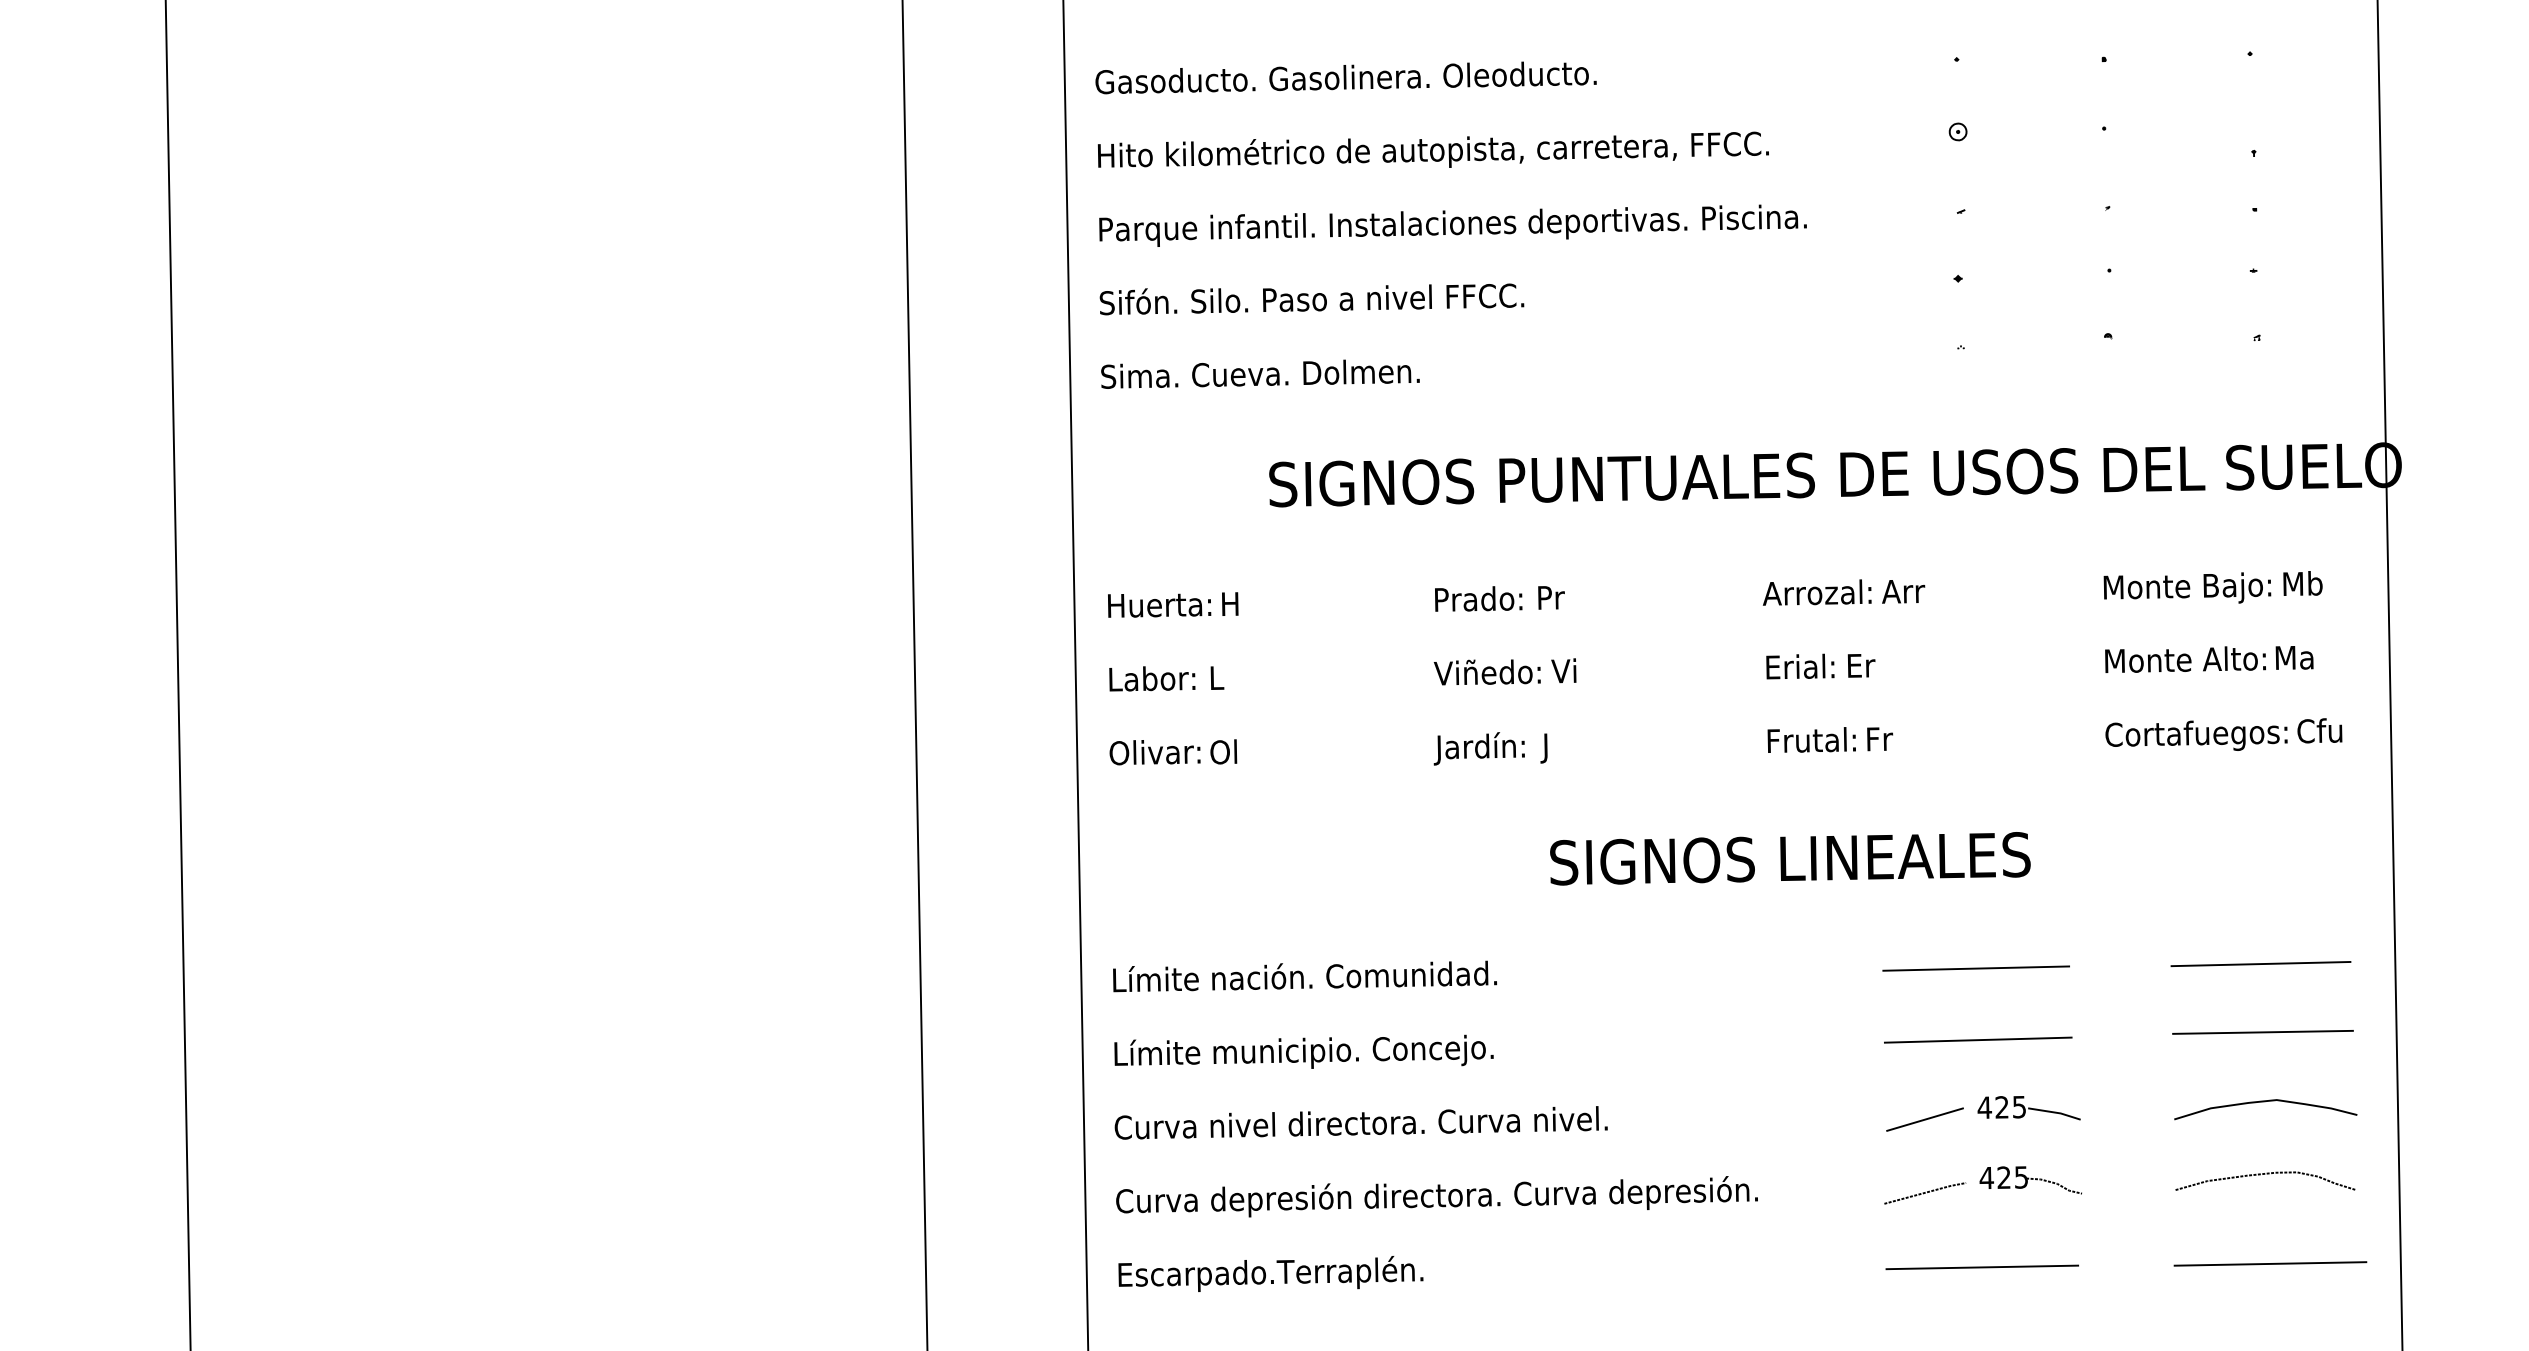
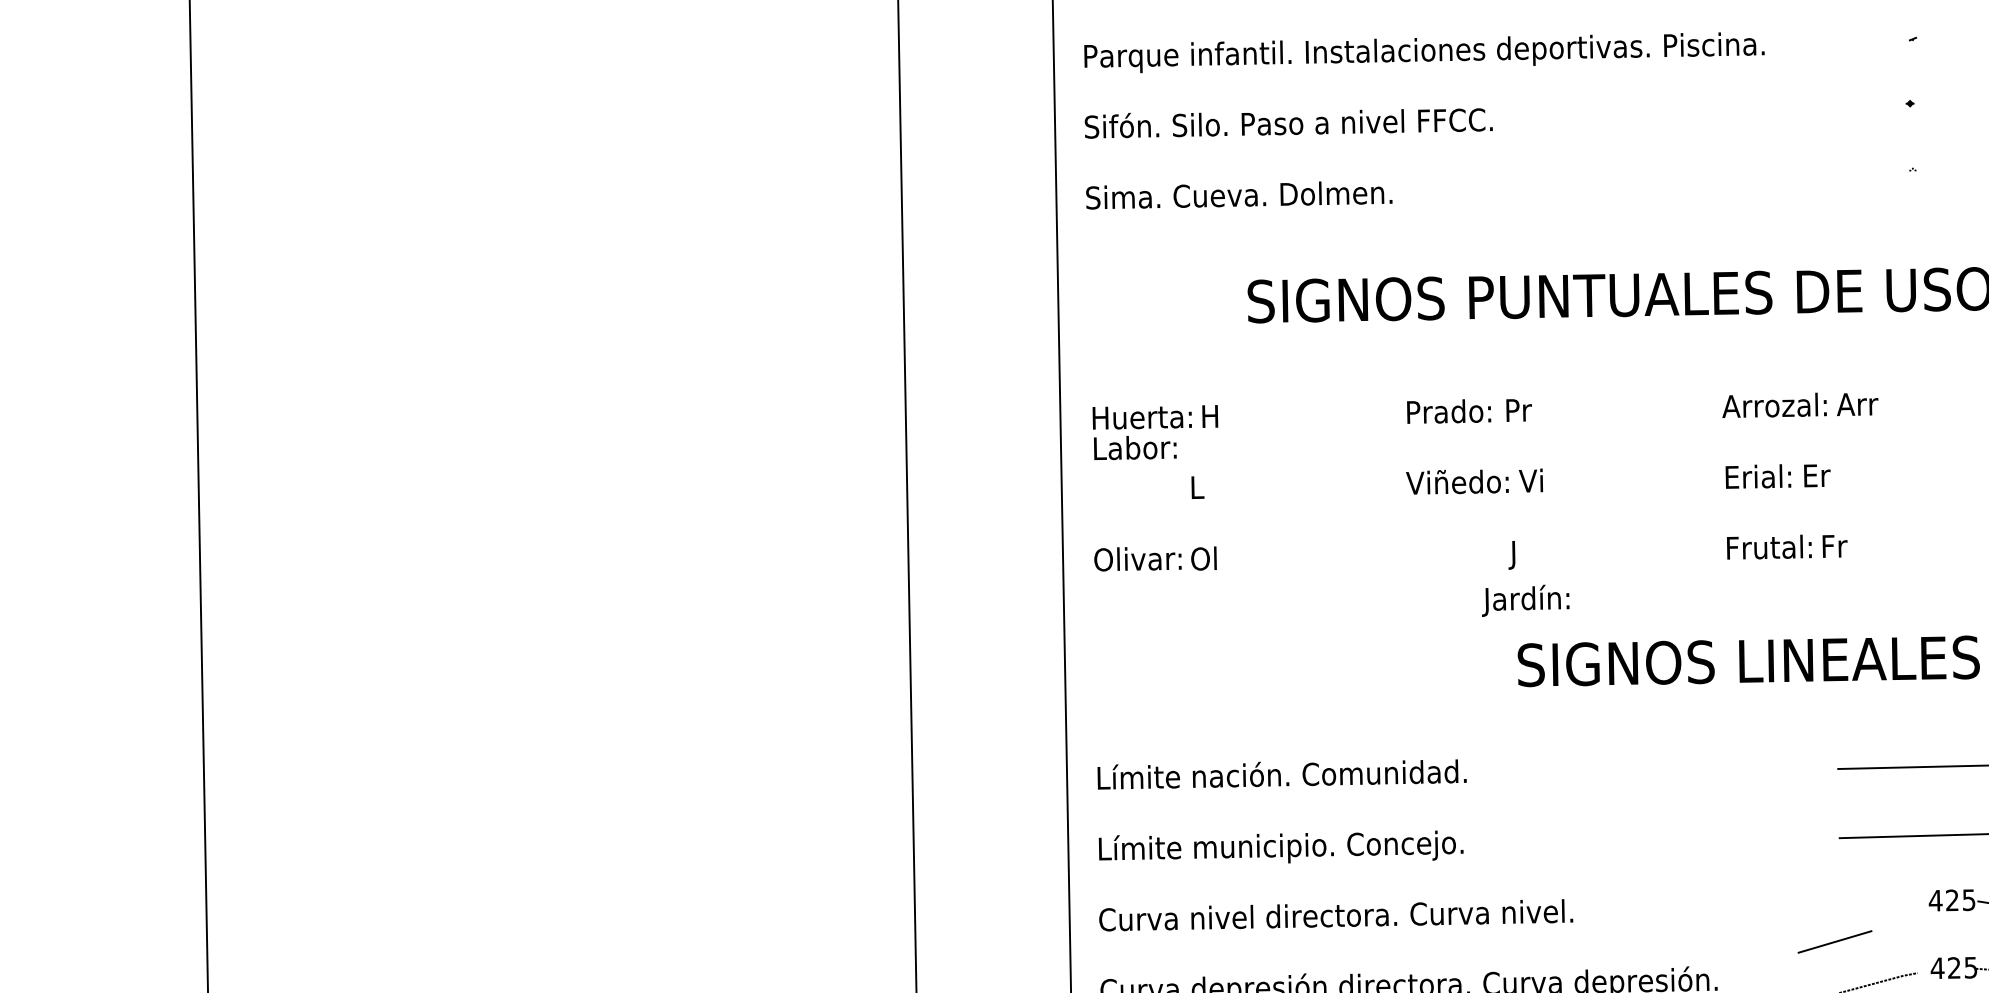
text: (1152, 678) -> (1135, 447), moved
text: (1478, 748) -> (1524, 600), moved
line: (1924, 1119) -> (1834, 941), moved

